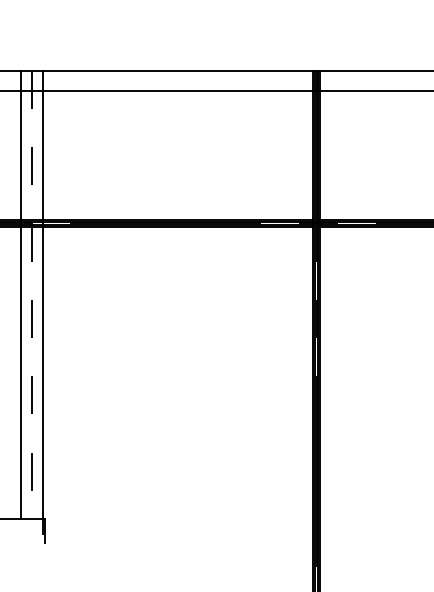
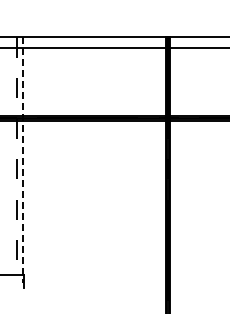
line: (20, 295) -> (10, 156), removed
line: (42, 302) -> (22, 160), solid -> dashed

